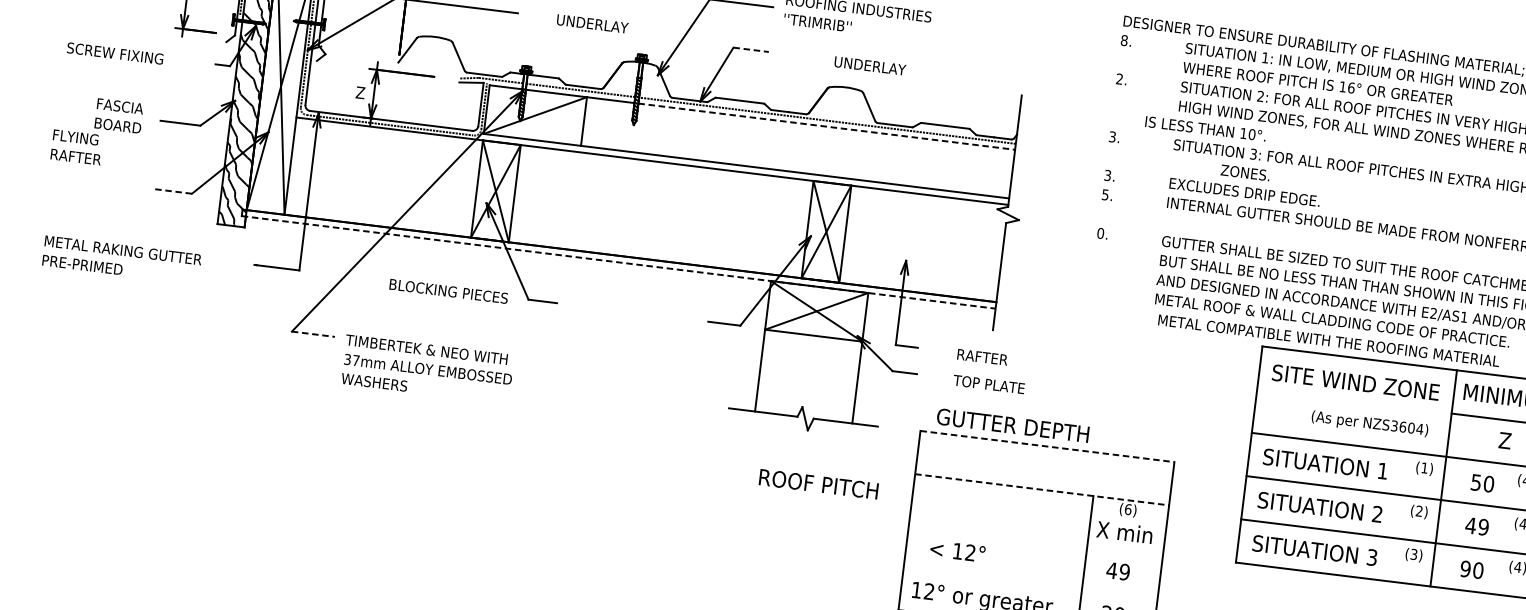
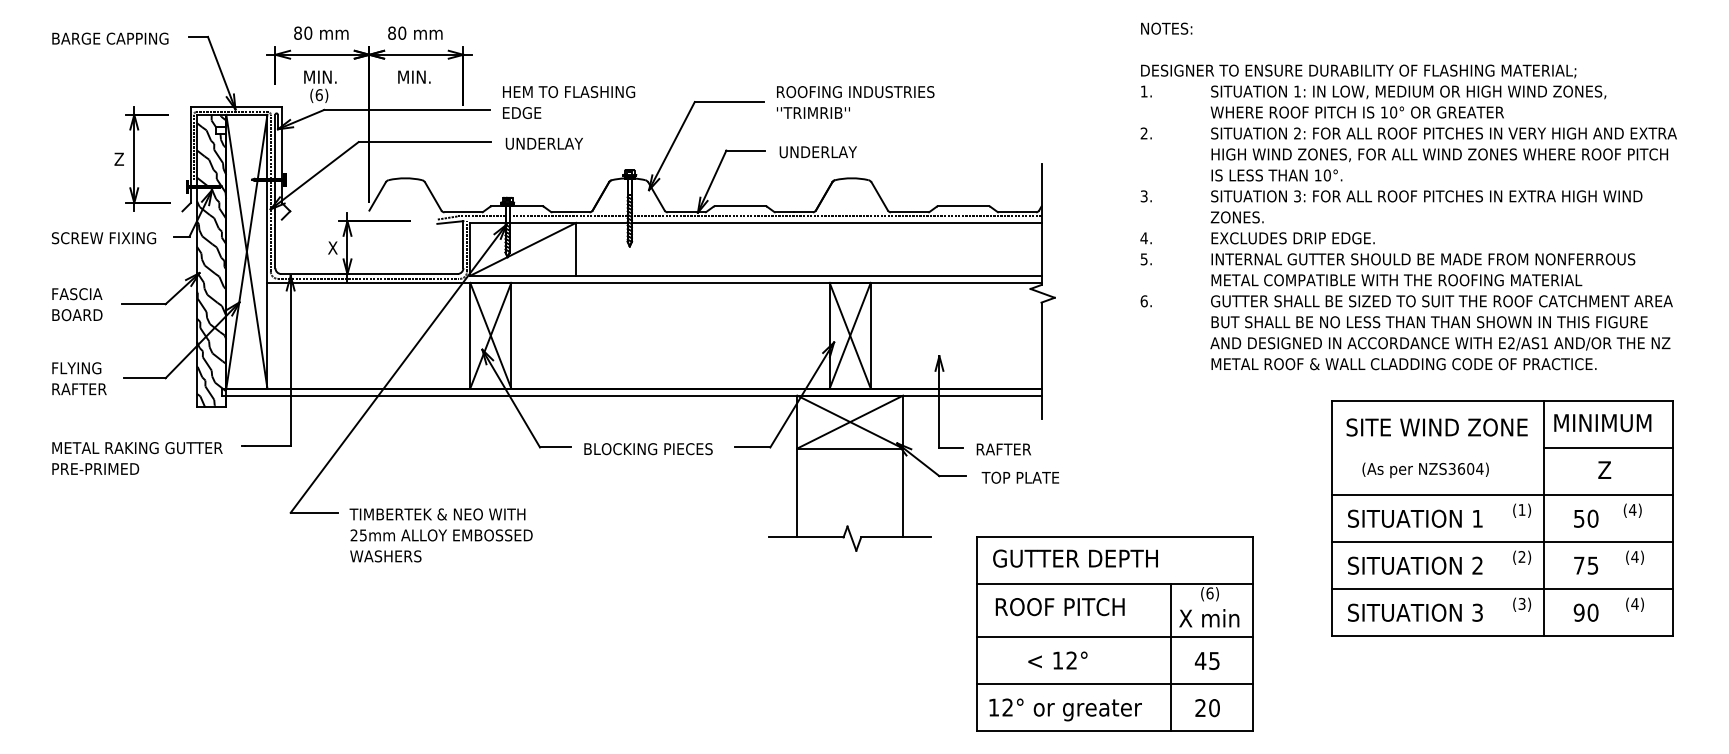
text: (591, 23) -> (543, 143), moved
text: (1123, 40) -> (1143, 91), 8. -> 1.
line: (751, 49) -> (746, 150), dashed -> solid
text: (115, 53) -> (104, 238), moved
text: (869, 66) -> (817, 152), moved
text: (1351, 87) -> (1393, 112), 16° -> 10°
text: (360, 92) -> (332, 247), Z -> X
line: (826, 126) -> (836, 222), dashed -> solid
text: (1205, 128) -> (1276, 175), moved
text: (77, 147) -> (79, 378), moved
text: (1244, 172) -> (1236, 217), moved
text: (1107, 175) -> (1143, 238), 3. -> 4.
line: (172, 191) -> (144, 378), dashed -> solid
text: (1100, 232) -> (1143, 300), 0. -> 6.
text: (122, 260) -> (137, 458), moved
line: (618, 262) -> (631, 395), dashed -> solid
text: (448, 291) -> (648, 449), moved
line: (313, 334) -> (314, 512), dashed -> solid
text: (1328, 340) -> (1396, 280), moved
text: (982, 357) -> (1003, 449), moved
text: (351, 360) -> (358, 535), 37mm -> 25mm
text: (988, 384) -> (1019, 477), moved
text: (1369, 424) -> (1425, 470), moved
text: (1013, 425) -> (1075, 558), moved
line: (1047, 446) -> (1115, 536), dashed -> solid
text: (818, 484) -> (1059, 607), moved
line: (1042, 489) -> (1115, 583), dashed -> solid
text: (1476, 526) -> (1585, 565), 49 -> 75
line: (1036, 539) -> (1115, 637), added
text: (957, 551) -> (1057, 660), moved
text: (1124, 571) -> (1214, 660), 49 -> 45
line: (1031, 582) -> (1115, 684), added

